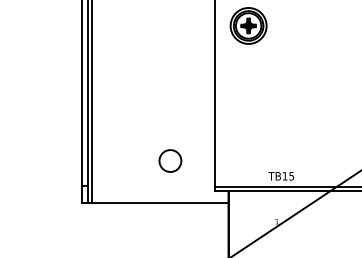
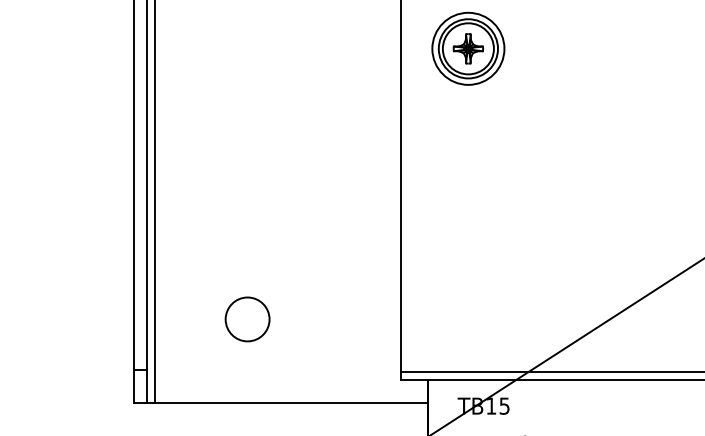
circle: (170, 160) -> (247, 318), moved
text: (281, 176) -> (484, 406), moved

